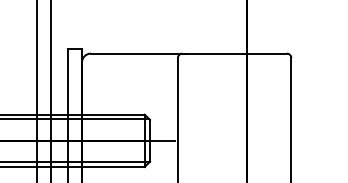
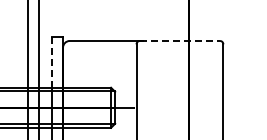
line: (235, 54) -> (180, 41), solid -> dashed
line: (68, 81) -> (52, 62), solid -> dashed

